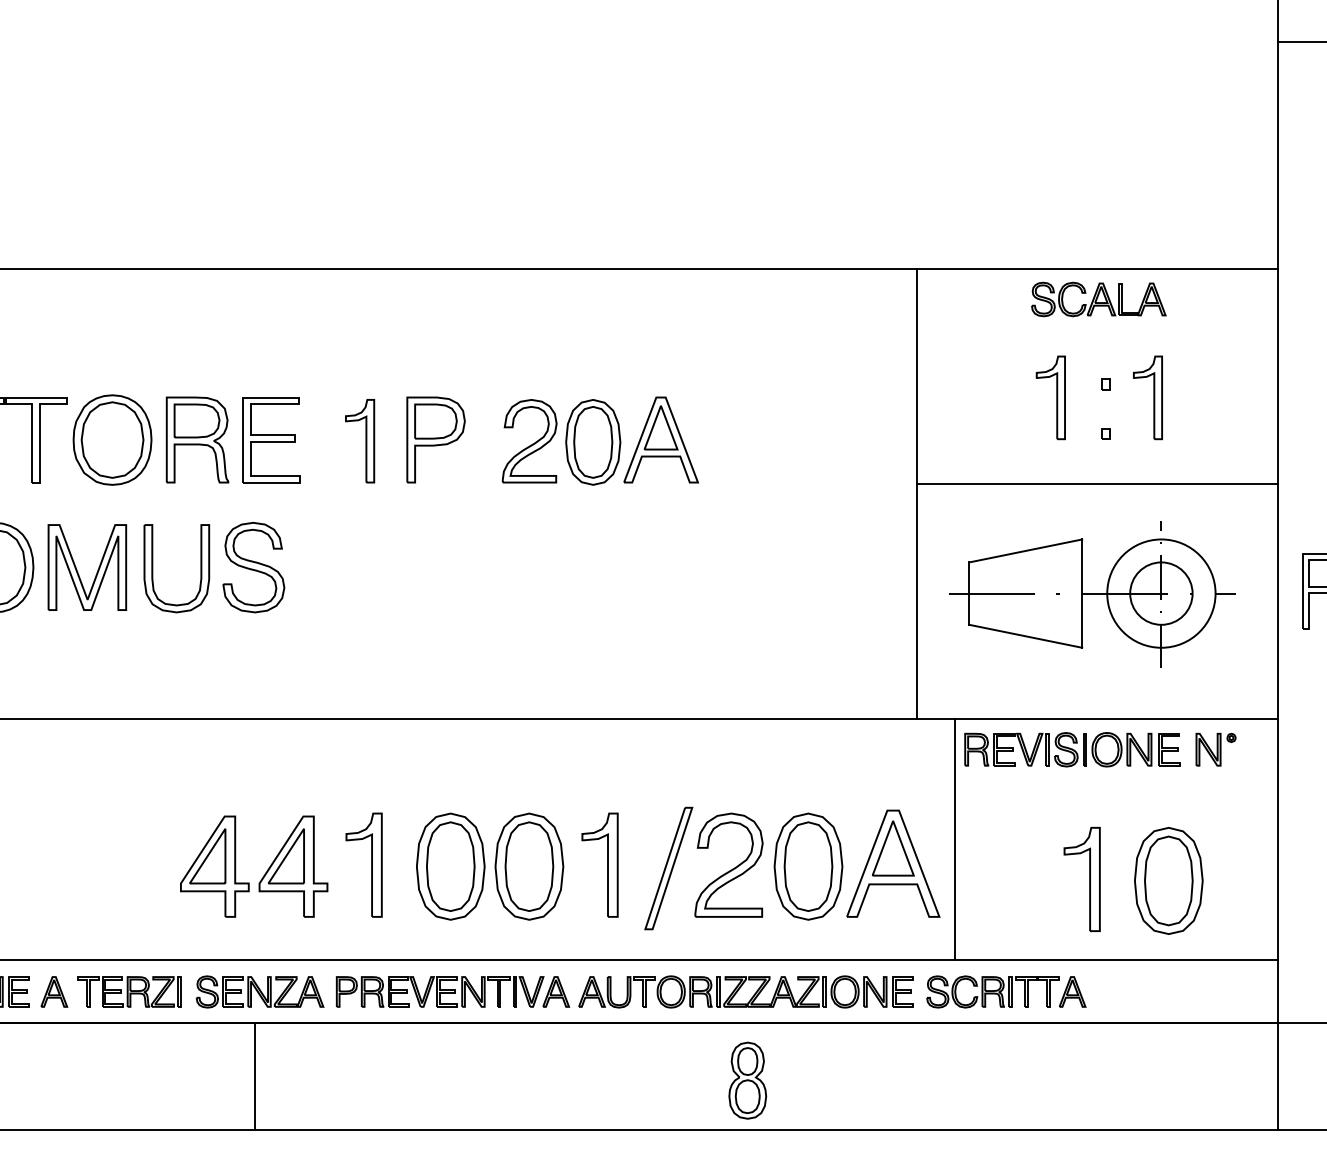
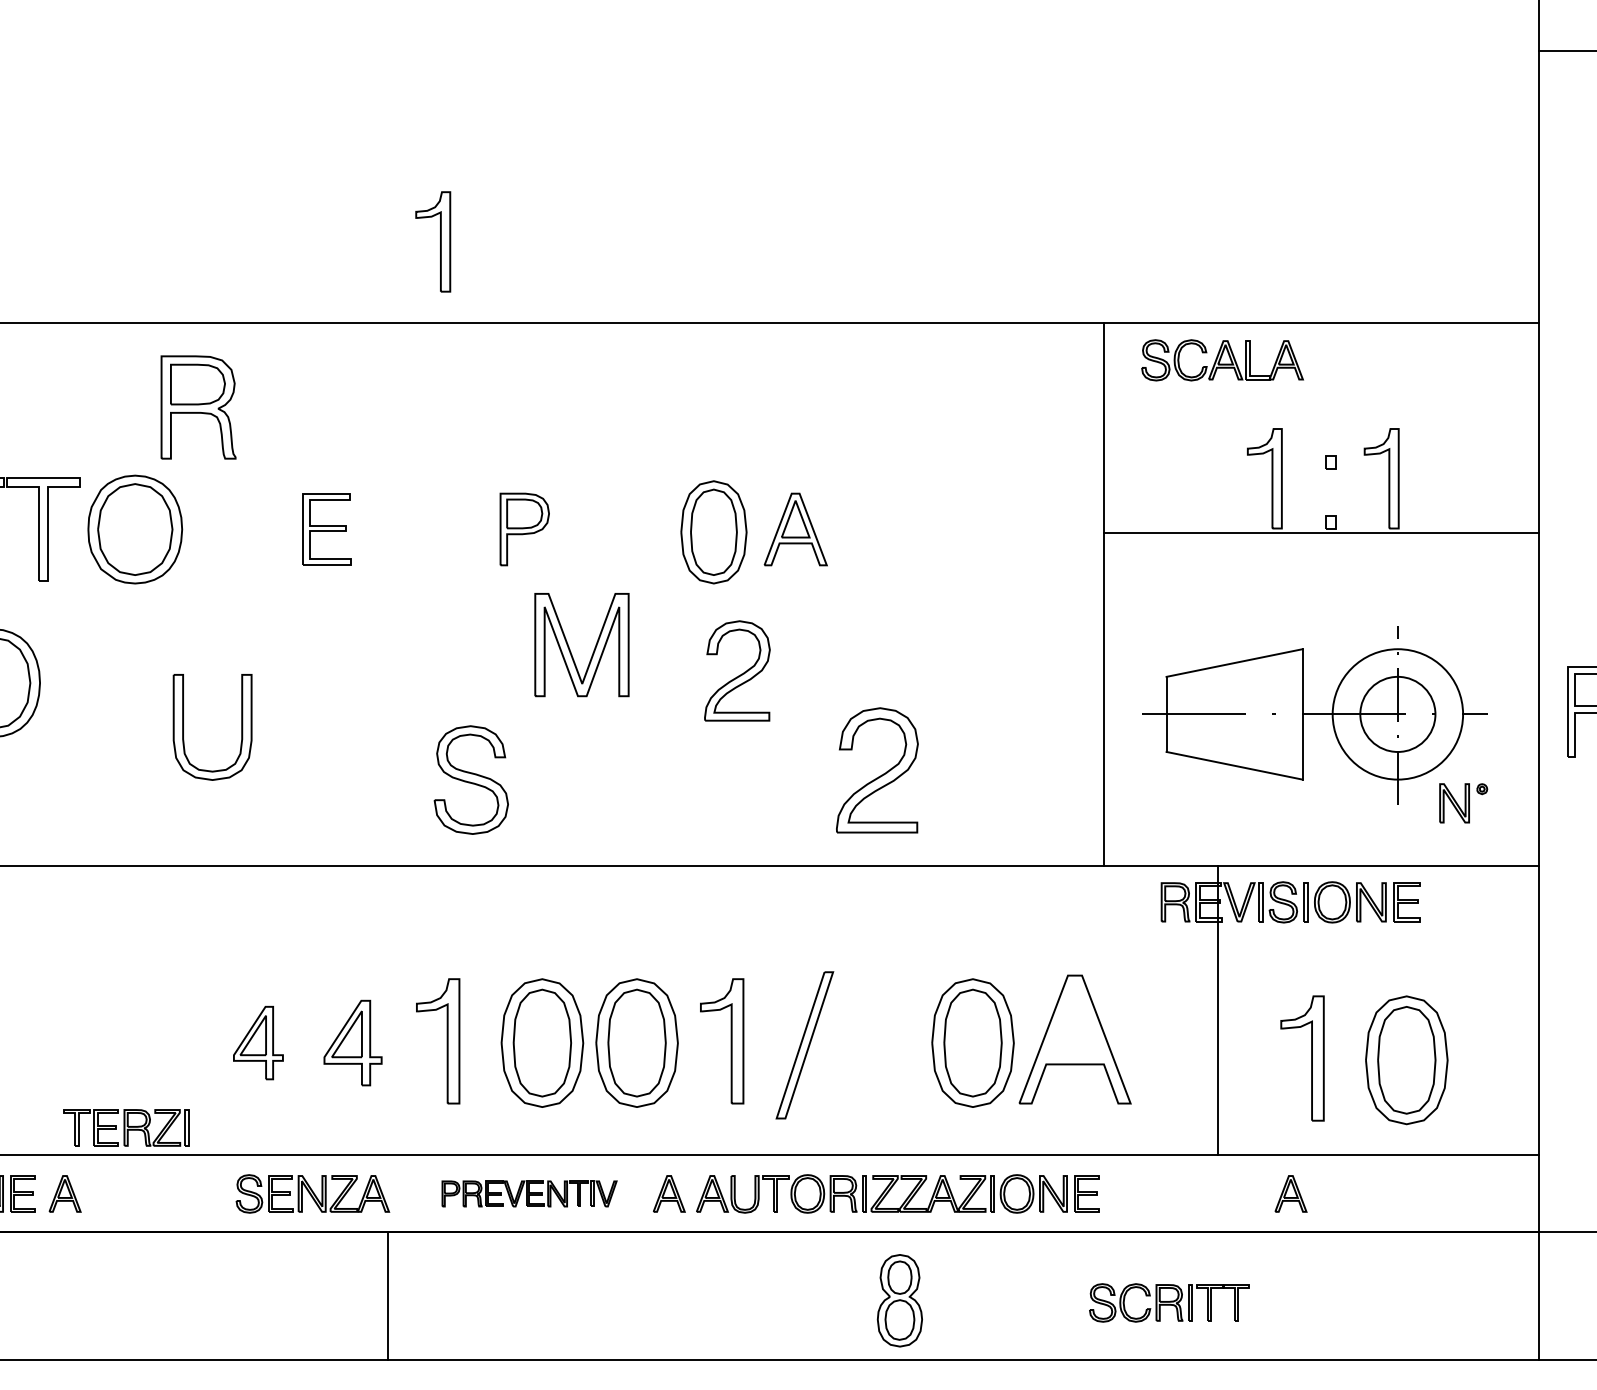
part: (1098, 299) -> (1222, 360), moved
part: (197, 440) -> (198, 407), moved
part: (271, 440) -> (326, 529), size x0.7
part: (366, 440) -> (440, 241), moved
part: (435, 440) -> (524, 529), size x0.7
part: (529, 440) -> (737, 670), moved
part: (661, 440) -> (795, 529), size x0.7
line: (1097, 484) -> (1320, 533), moved
part: (253, 567) -> (470, 779), moved
part: (152, 568) -> (183, 727), moved
part: (78, 572) -> (571, 651), moved
part: (1215, 749) -> (1463, 803), moved
line: (955, 839) -> (1217, 1010), moved
part: (892, 847) -> (1074, 1020), removed
part: (729, 865) -> (877, 770), moved
part: (214, 866) -> (258, 1042), size x0.6
part: (293, 866) -> (352, 1042), size x0.7
part: (129, 991) -> (126, 1127), moved
part: (440, 991) -> (529, 1193), size x0.7
part: (993, 991) -> (1169, 1302), moved
line: (255, 1076) -> (388, 1295), moved

